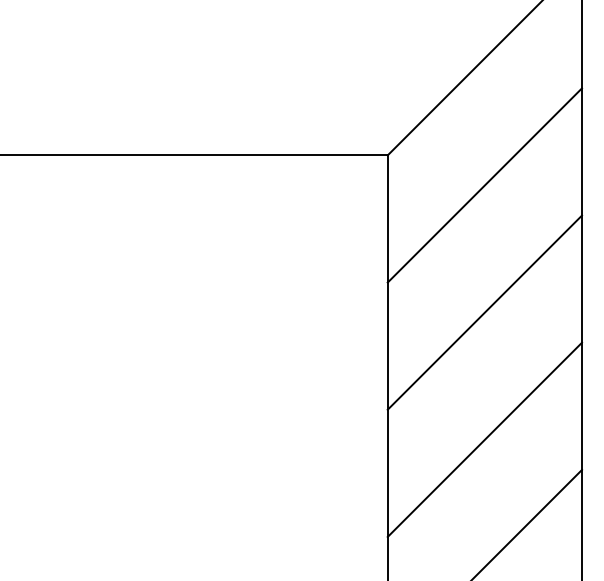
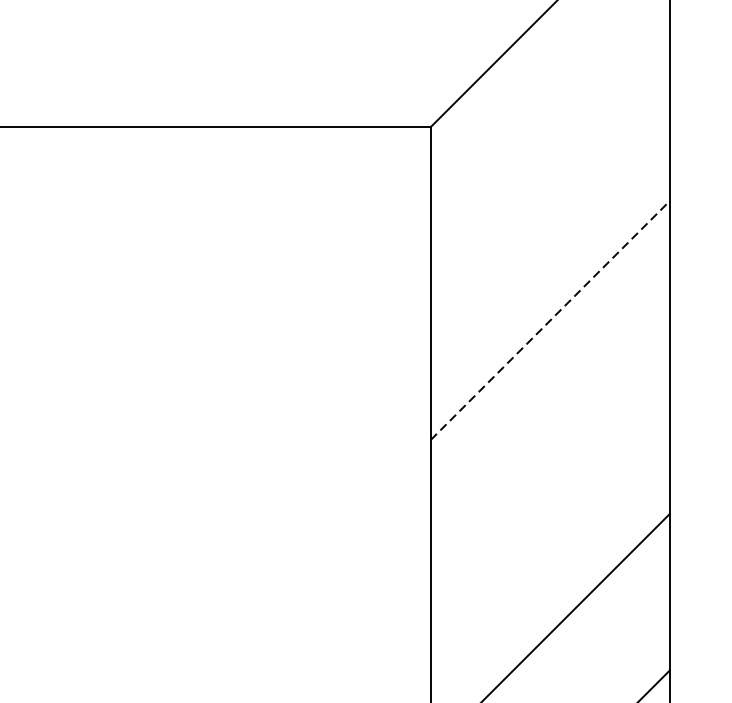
line: (484, 185) -> (549, 164), removed
line: (485, 312) -> (551, 320), solid -> dashed
line: (484, 439) -> (549, 476), removed

